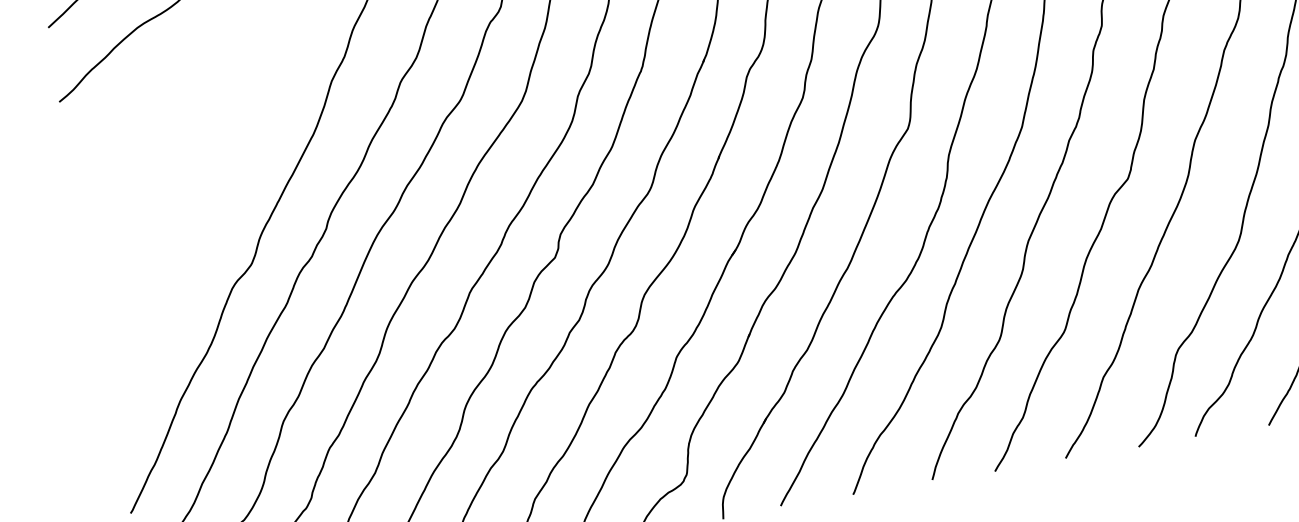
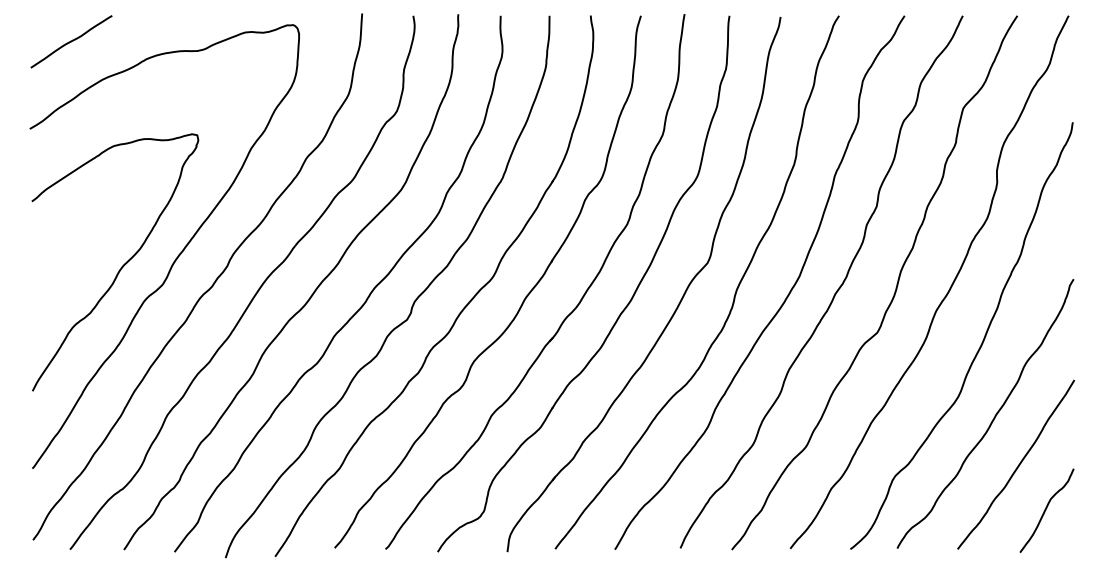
curve: (198, 250) -> (121, 266), added

